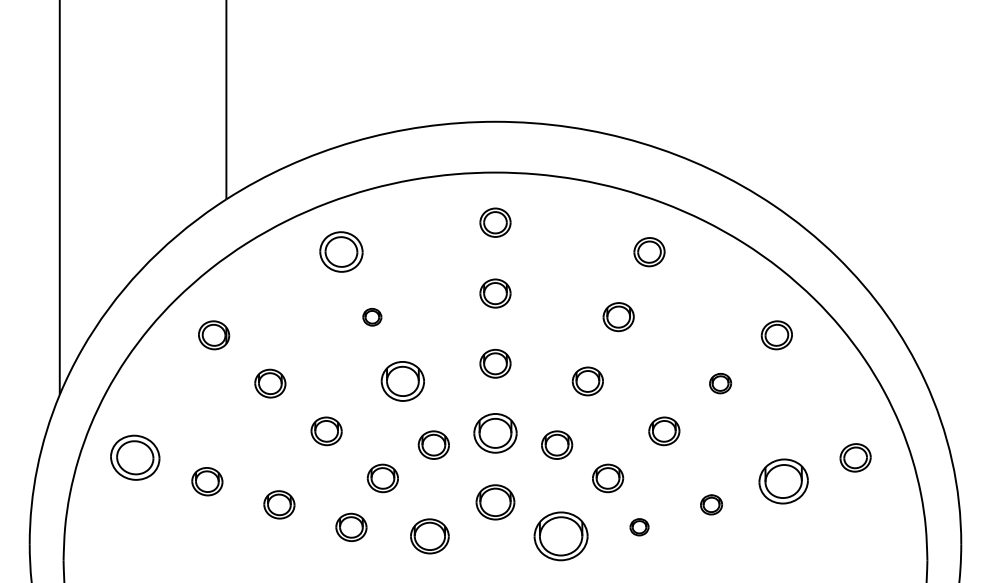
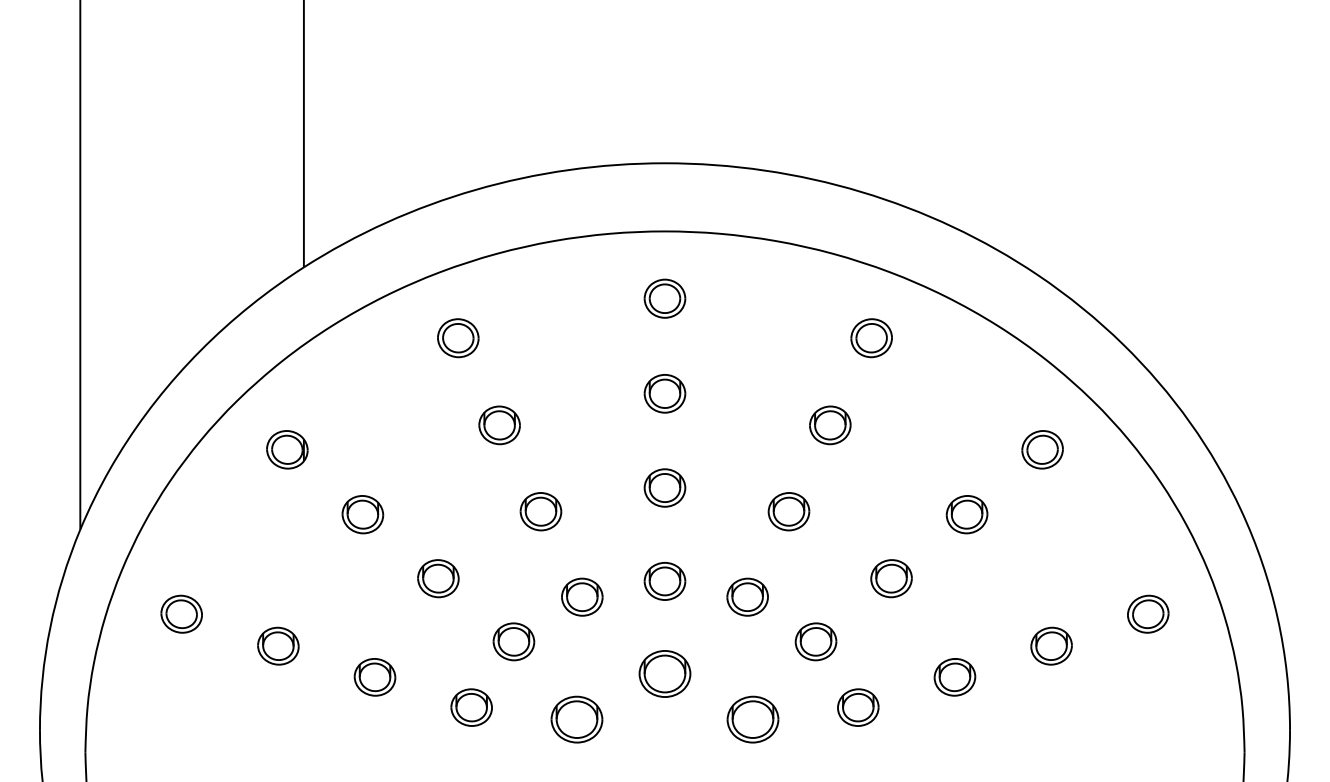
part: (341, 252) -> (458, 338), size x0.71
part: (372, 317) -> (499, 425), size x1.67
part: (403, 381) -> (541, 511), size x0.71
part: (720, 383) -> (966, 514), size x1.43
part: (495, 433) -> (665, 581), size x0.71
part: (135, 457) -> (181, 613), size x0.62
part: (783, 481) -> (1051, 645), size x0.62
part: (711, 504) -> (954, 676), size x1.43
part: (639, 526) -> (858, 706), size x1.67
part: (560, 536) -> (752, 719), size x0.71

